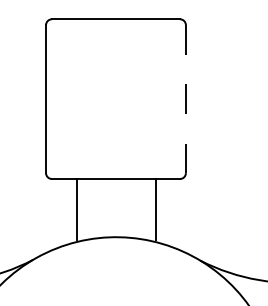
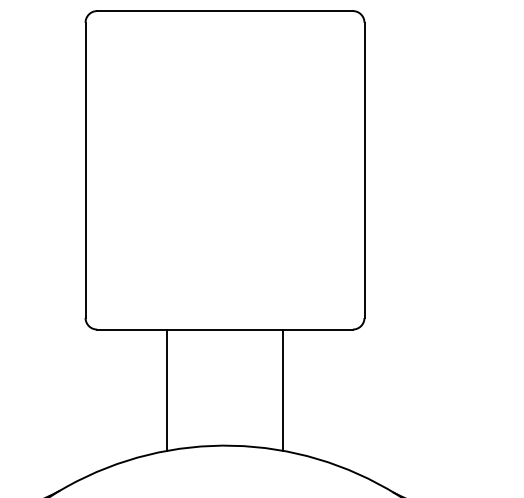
line: (185, 98) -> (363, 169), dashed -> solid
line: (76, 208) -> (166, 388), moved
line: (156, 208) -> (283, 388), moved

